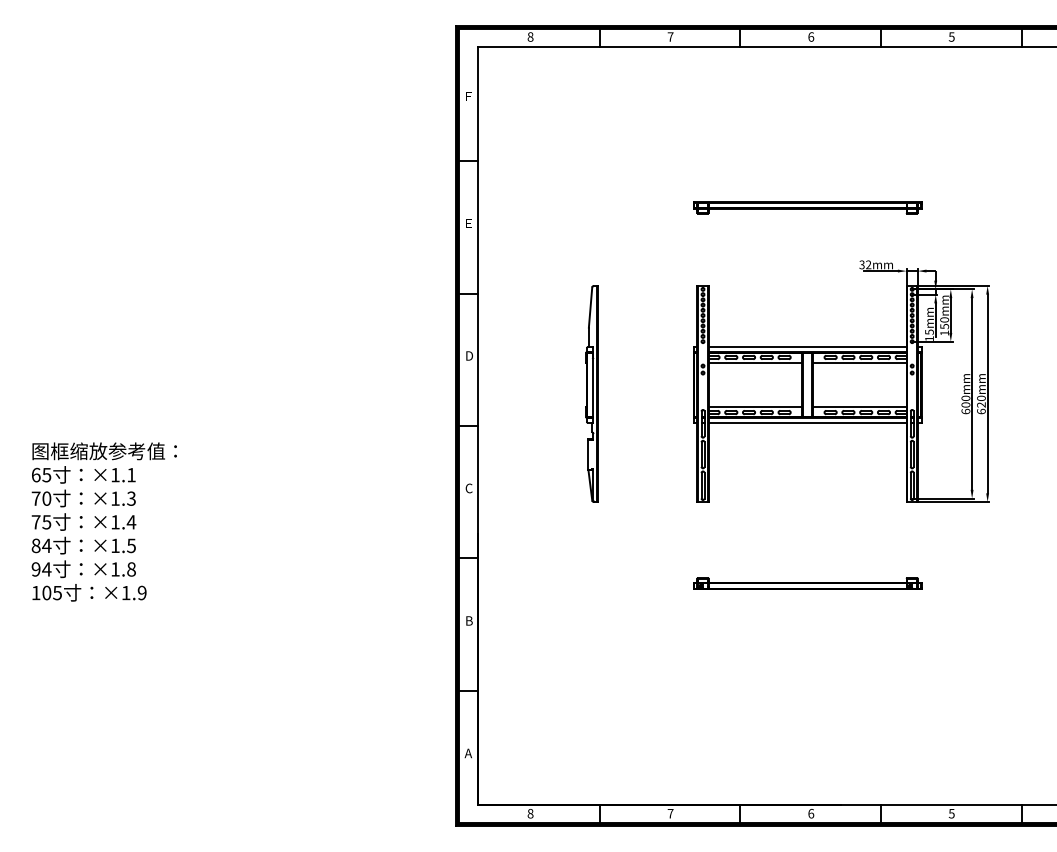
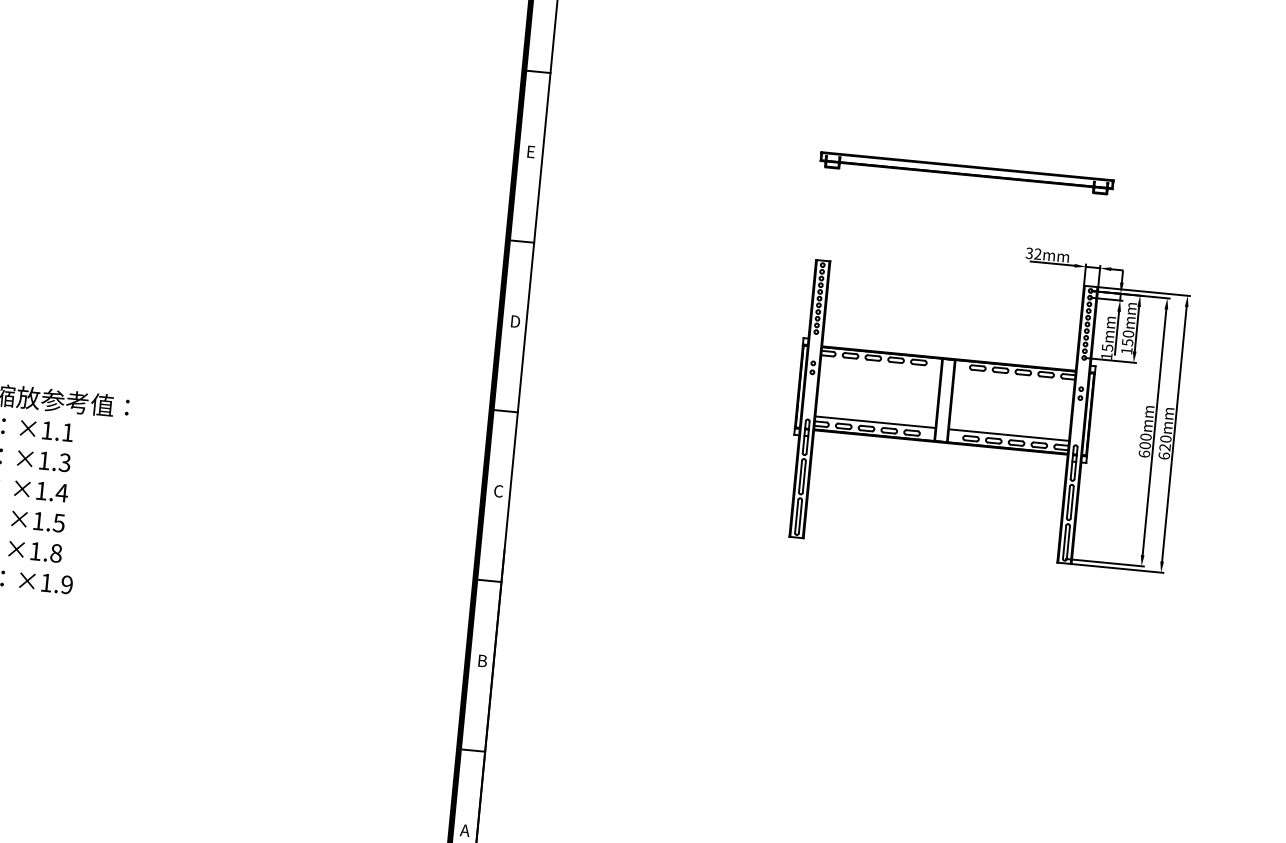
line: (807, 347) -> (949, 352), removed
line: (755, 363) -> (880, 366), removed
line: (859, 363) -> (1014, 379), removed
part: (591, 393) -> (667, 384), removed
line: (807, 422) -> (940, 448), removed
part: (807, 583) -> (920, 654), removed

